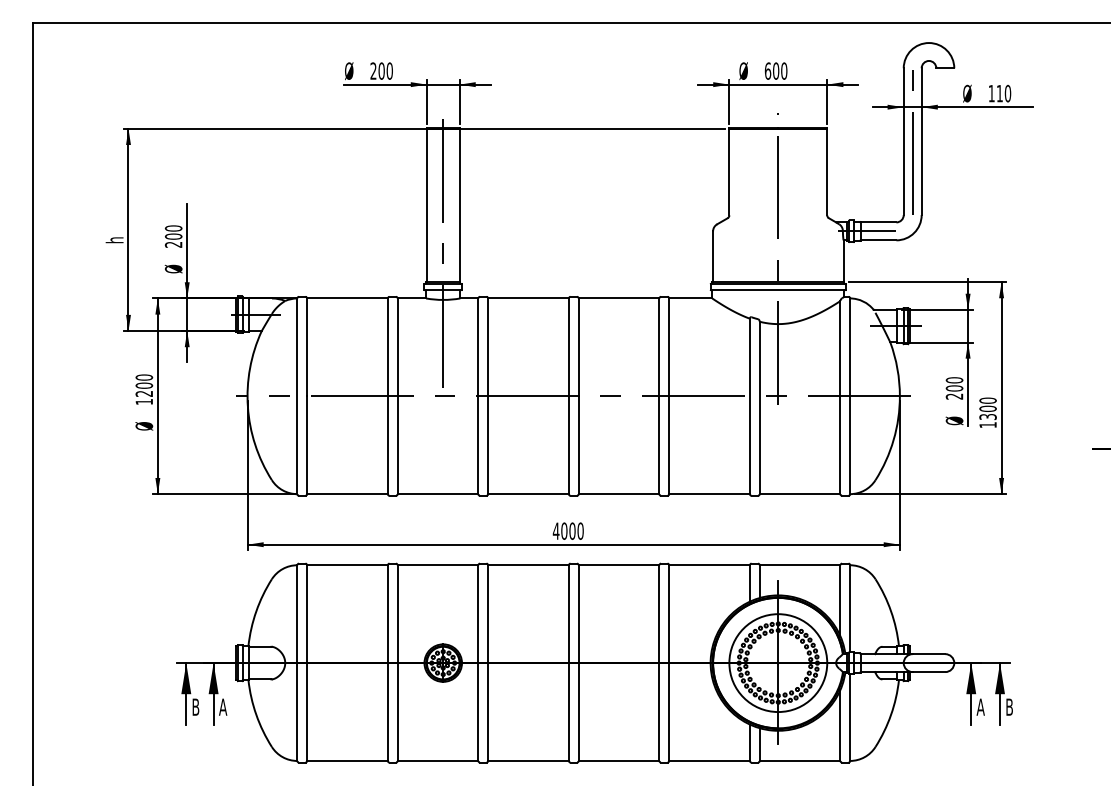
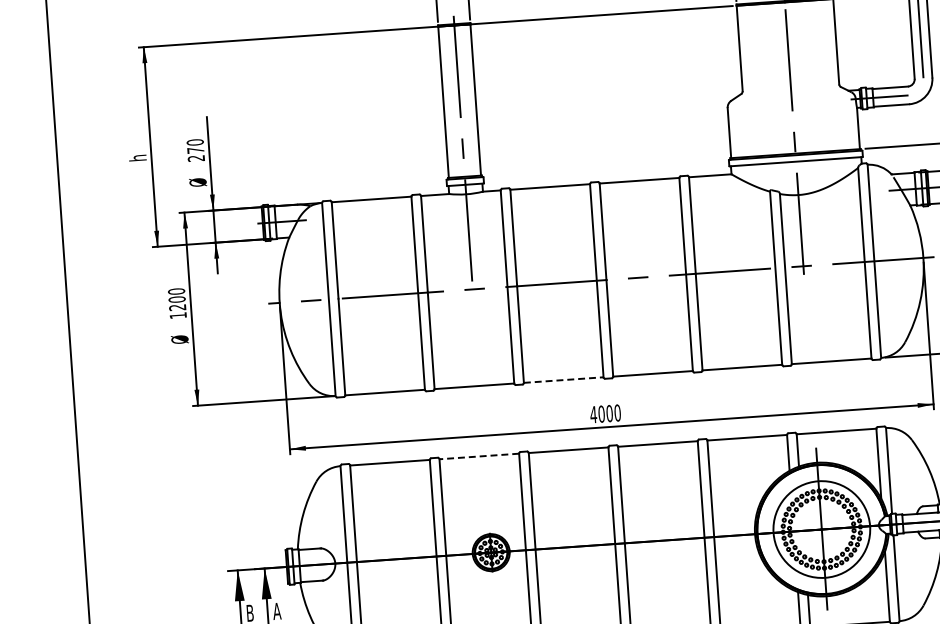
text: (173, 236) -> (195, 150), 200 -> 270
line: (529, 494) -> (564, 380), solid -> dashed
line: (437, 565) -> (478, 456), solid -> dashed

